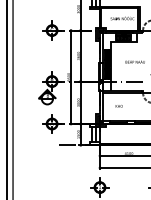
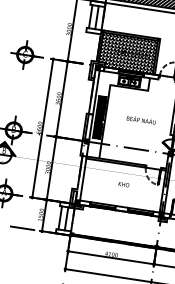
hatch: (119, 18) -> (127, 52), added
text: (118, 106) -> (122, 184), moved

